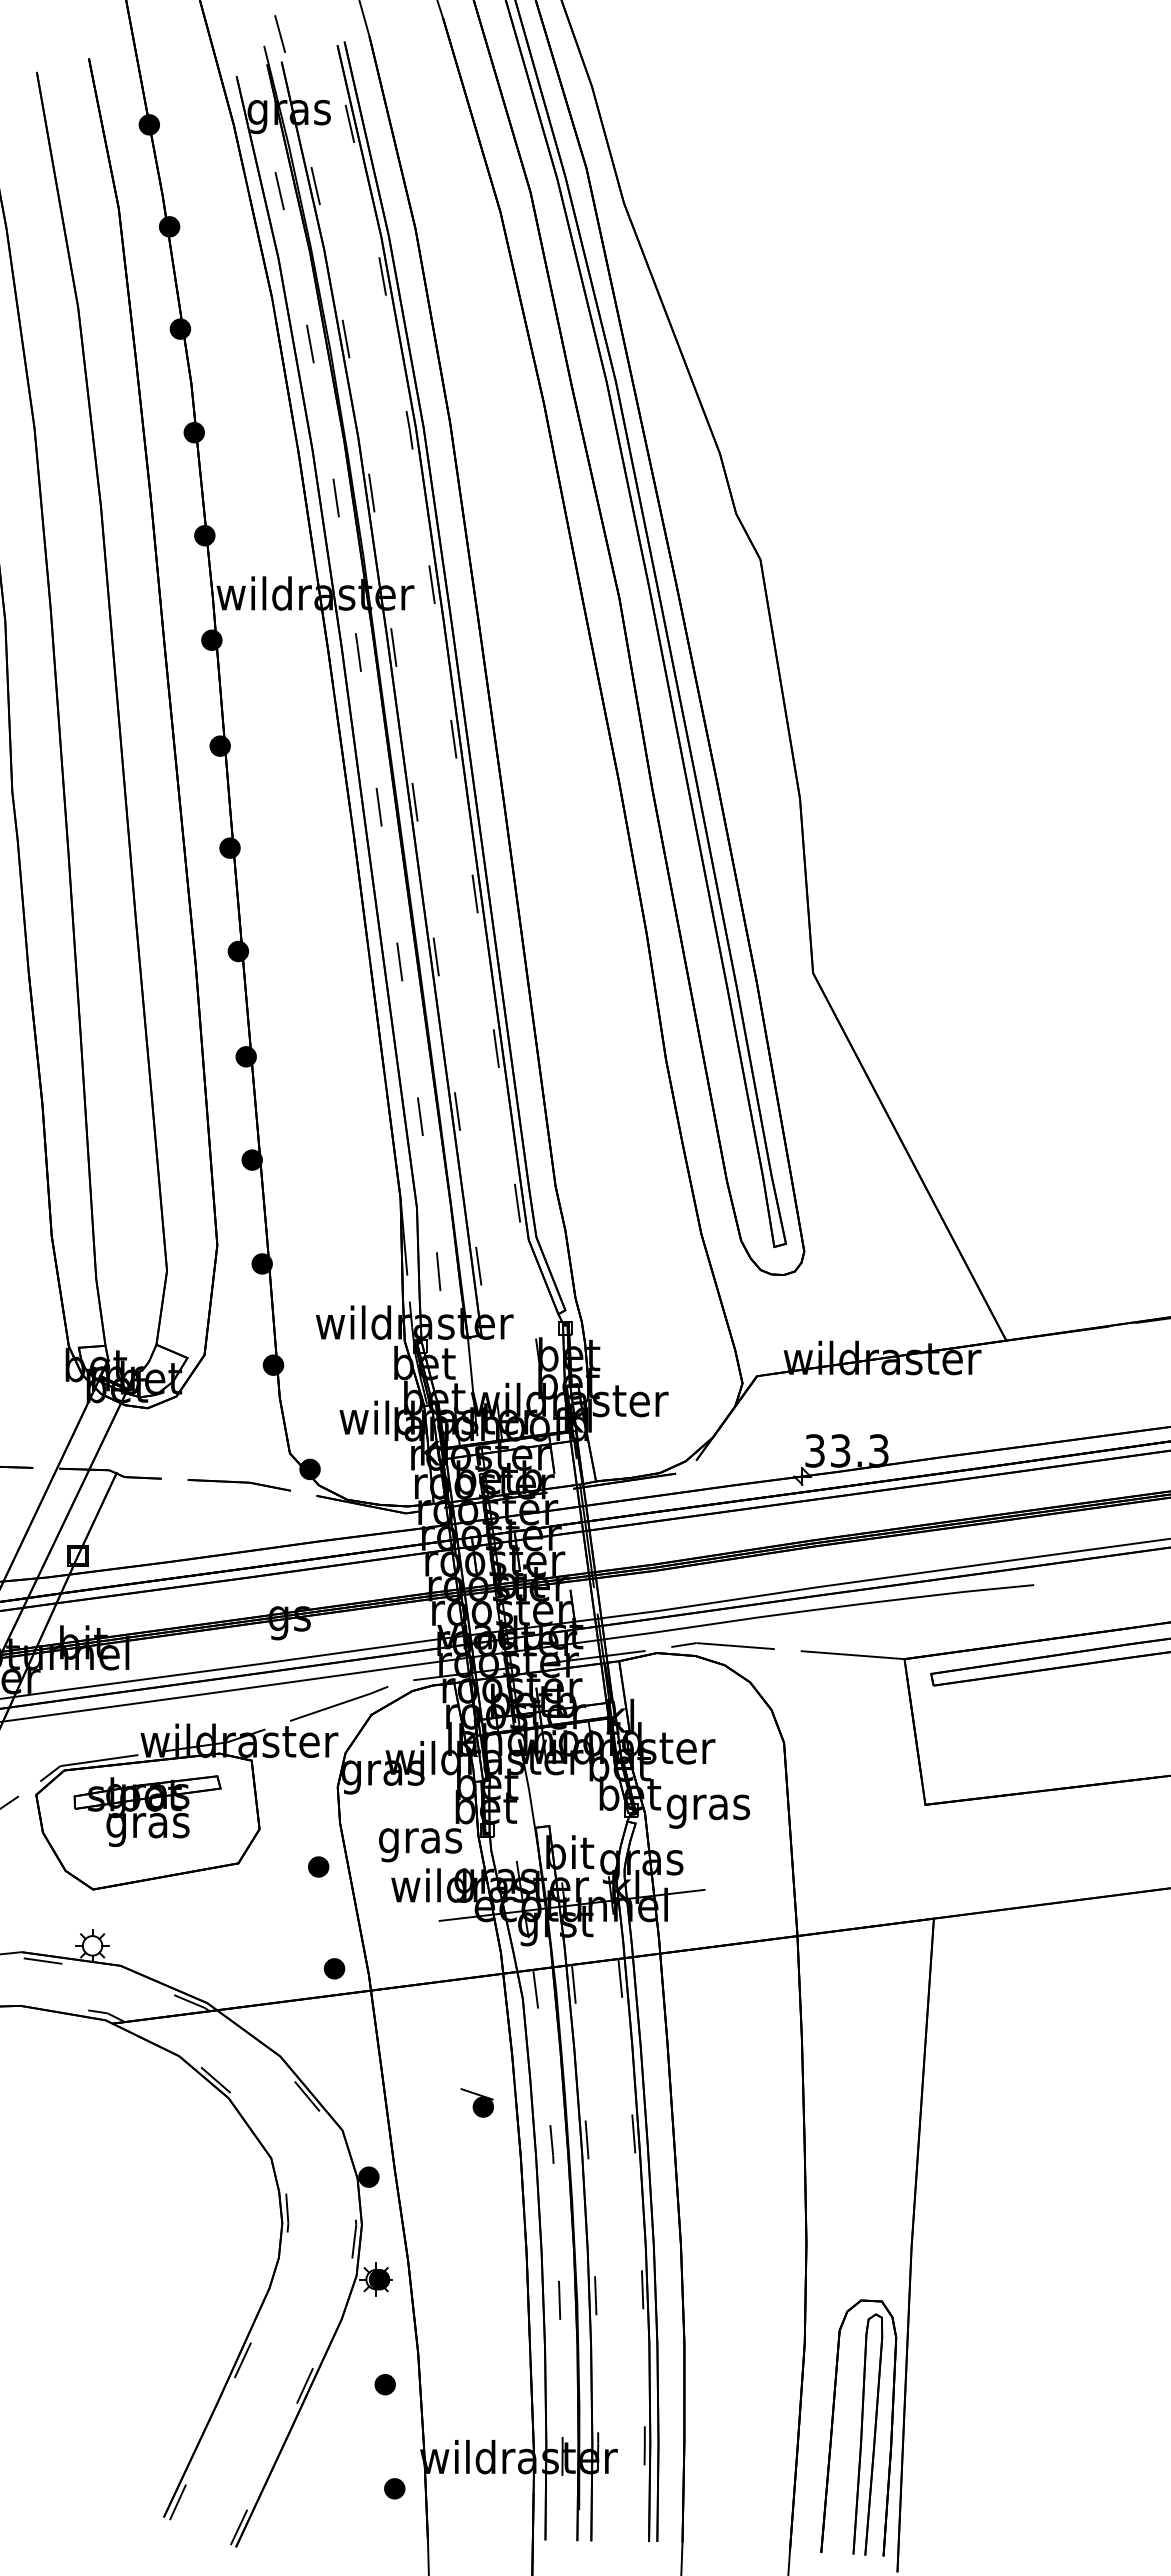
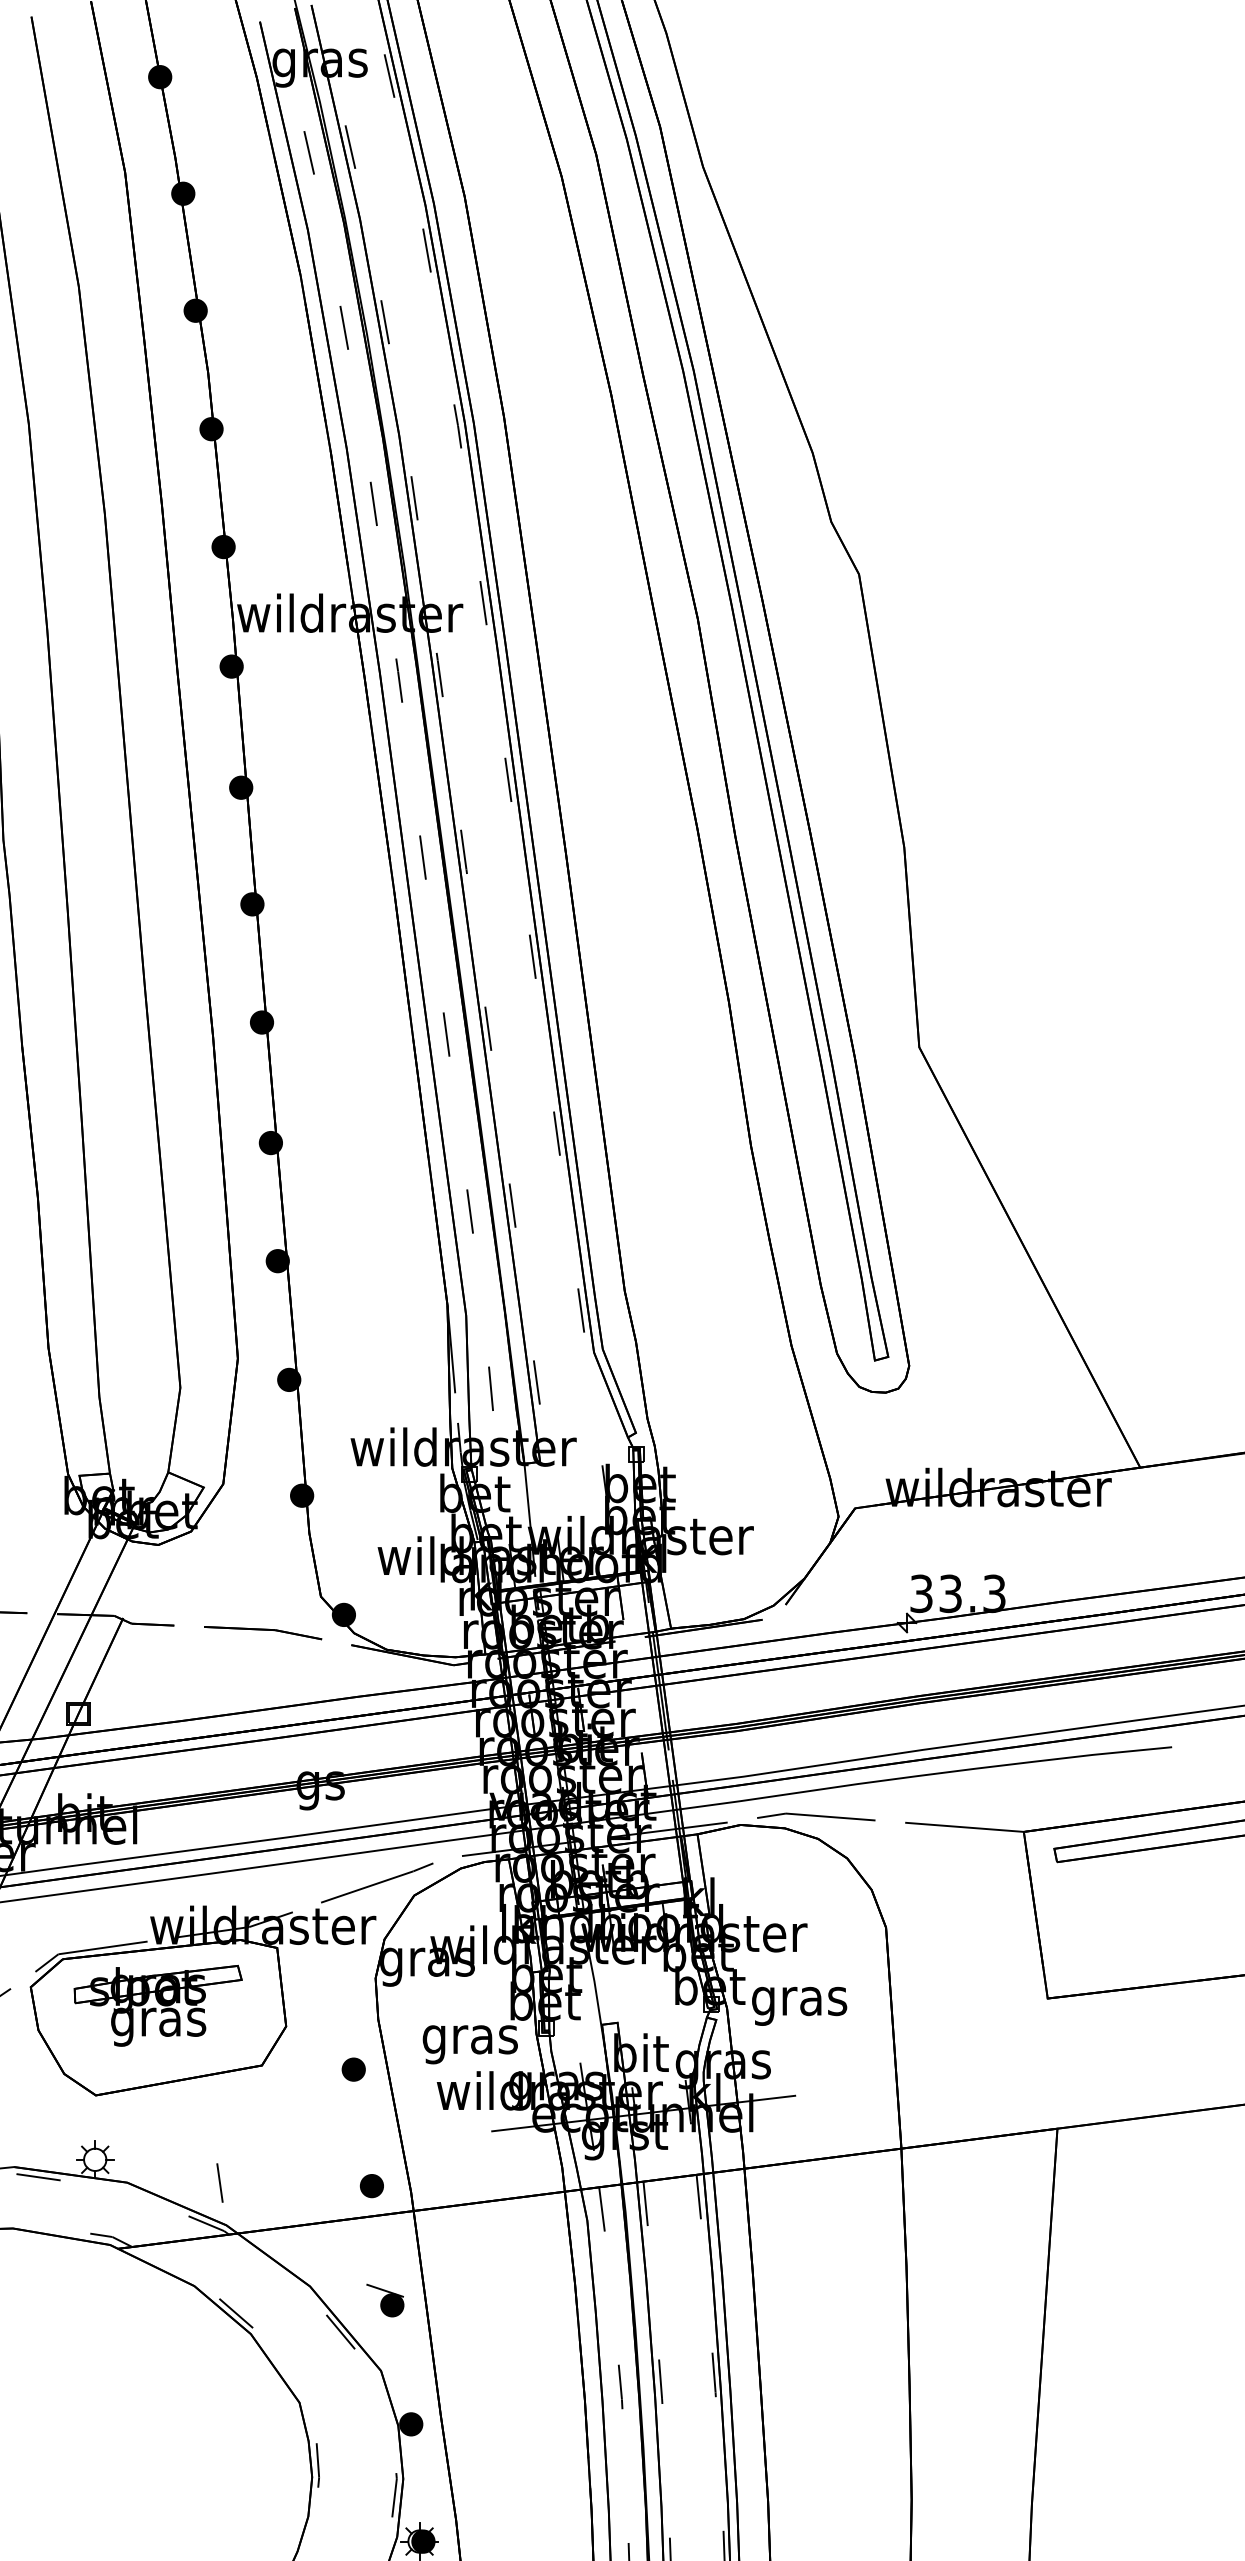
line: (201, 1965) -> (219, 2182), added
part: (476, 2102) -> (384, 2300), moved

